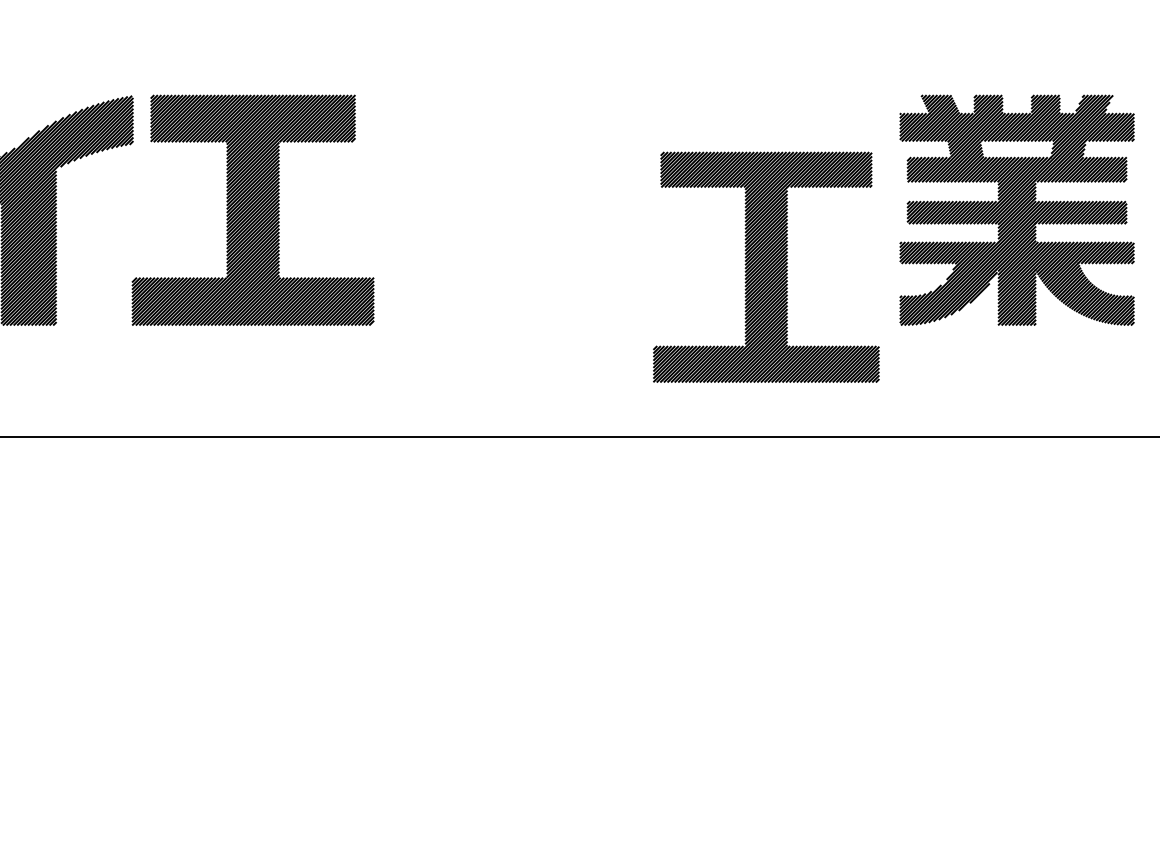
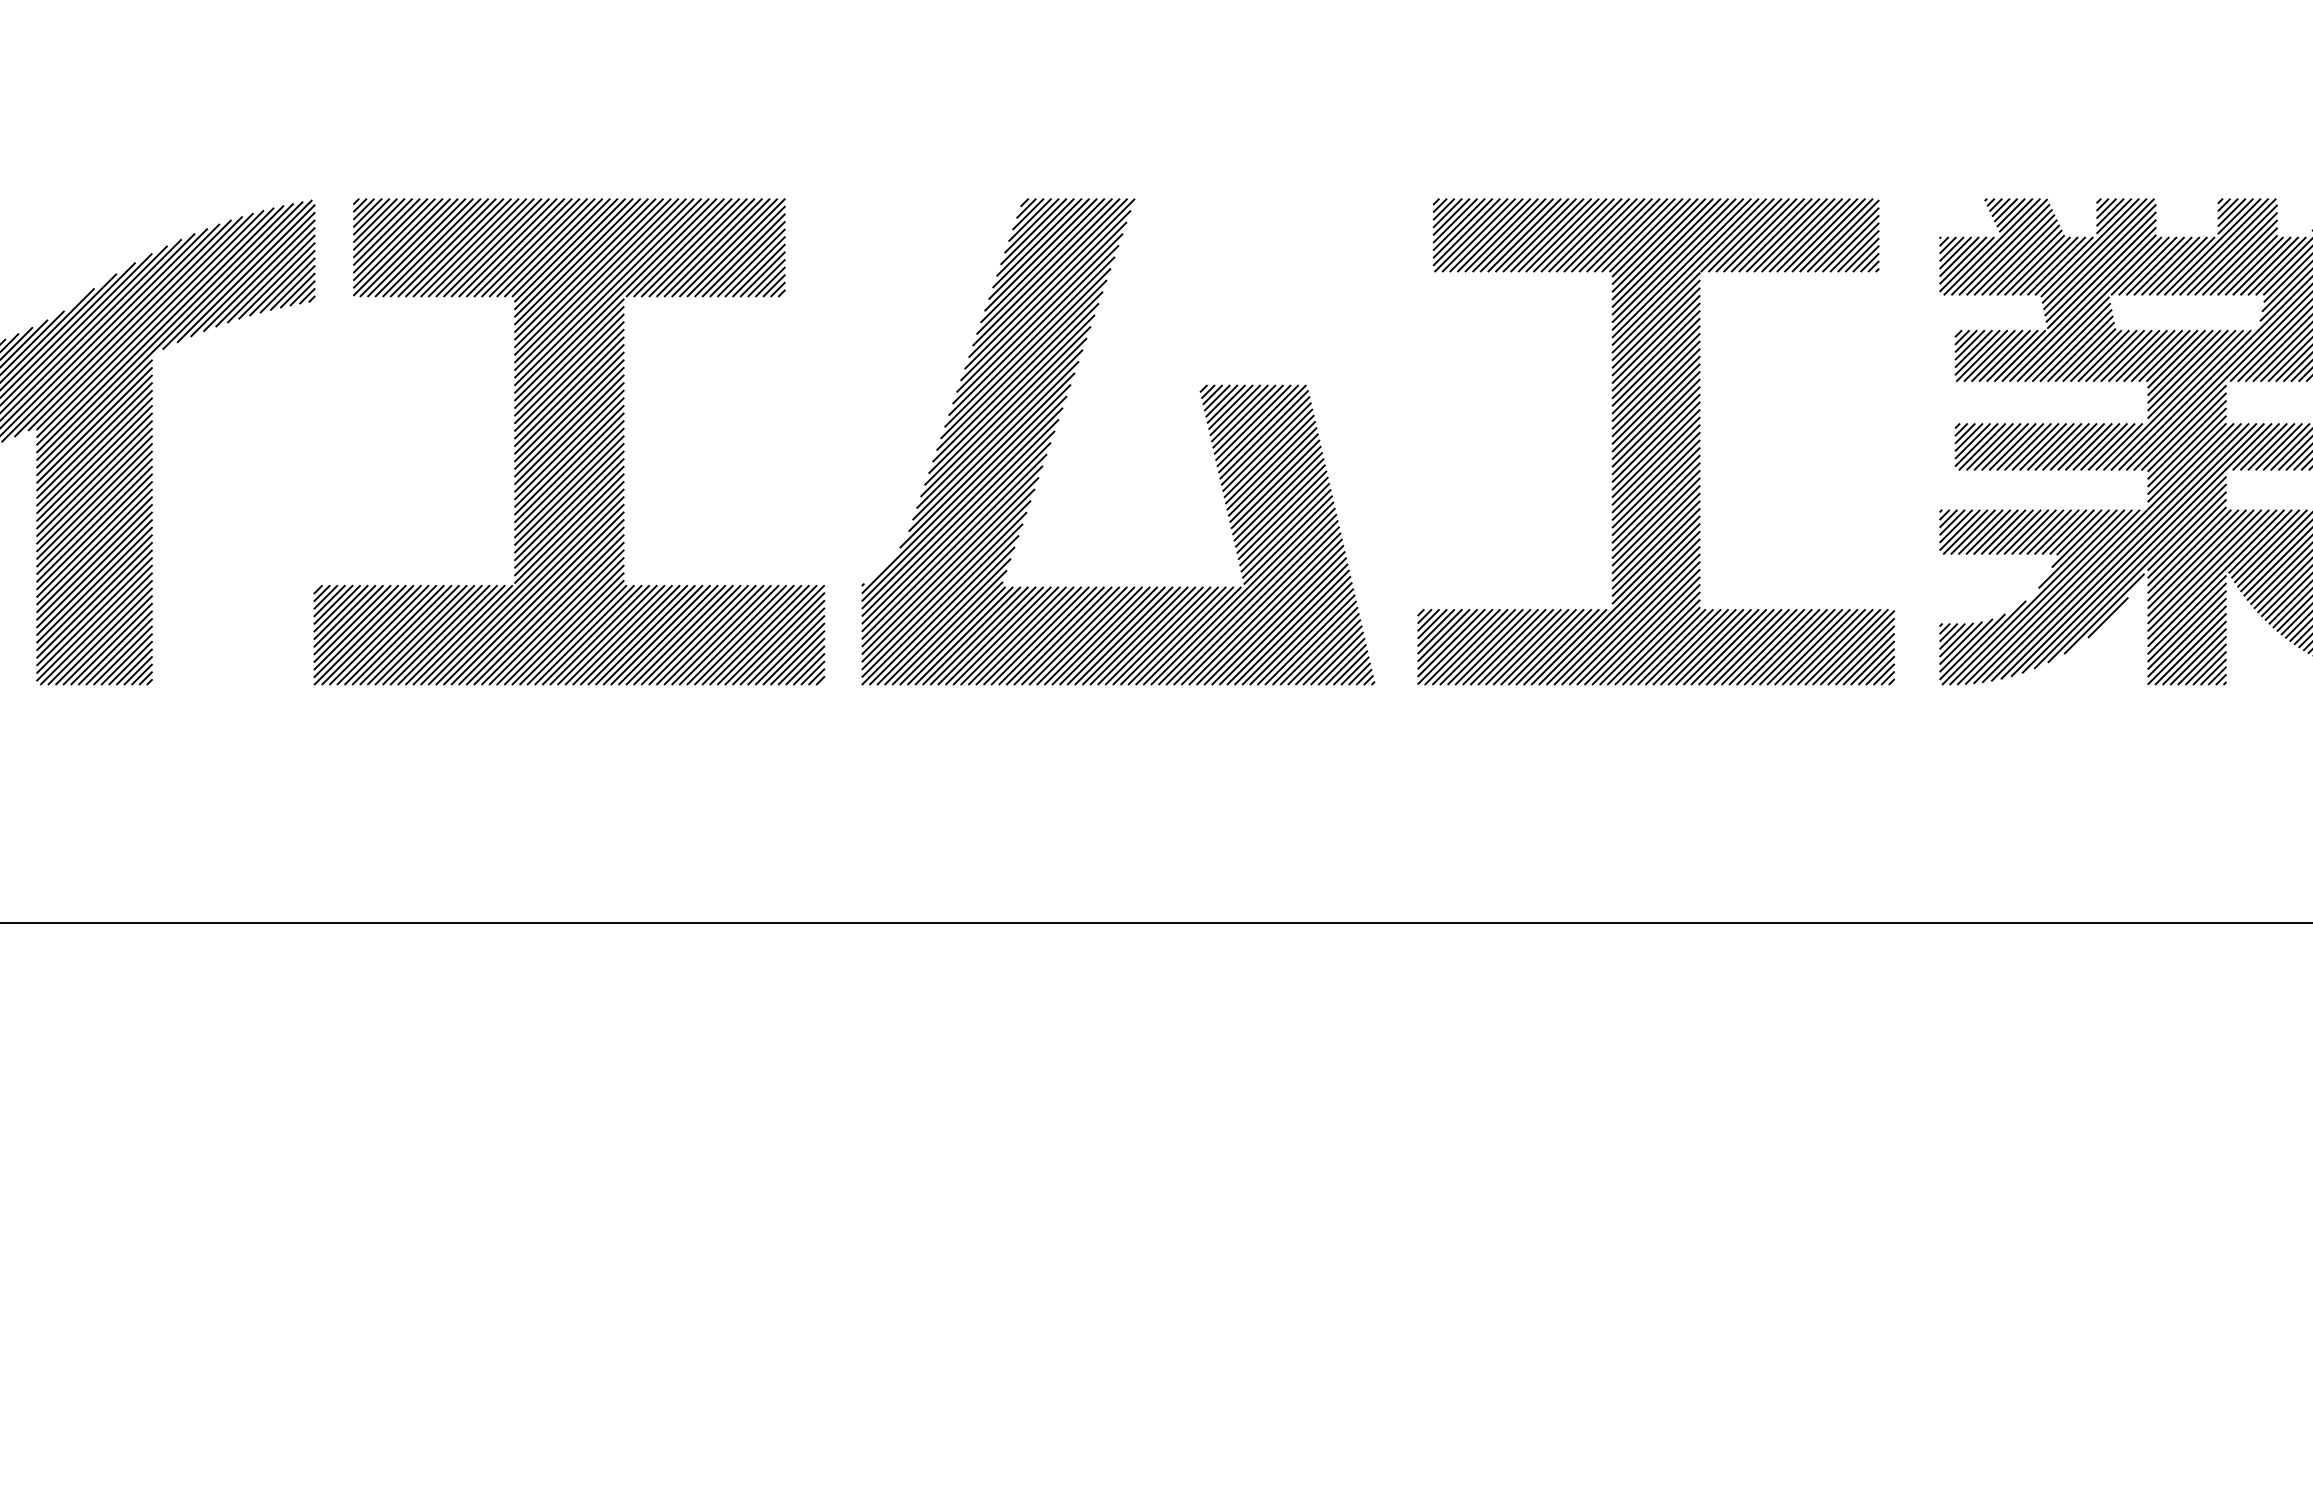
part: (483, 205) -> (1057, 431), added
part: (766, 266) -> (1656, 440), moved

